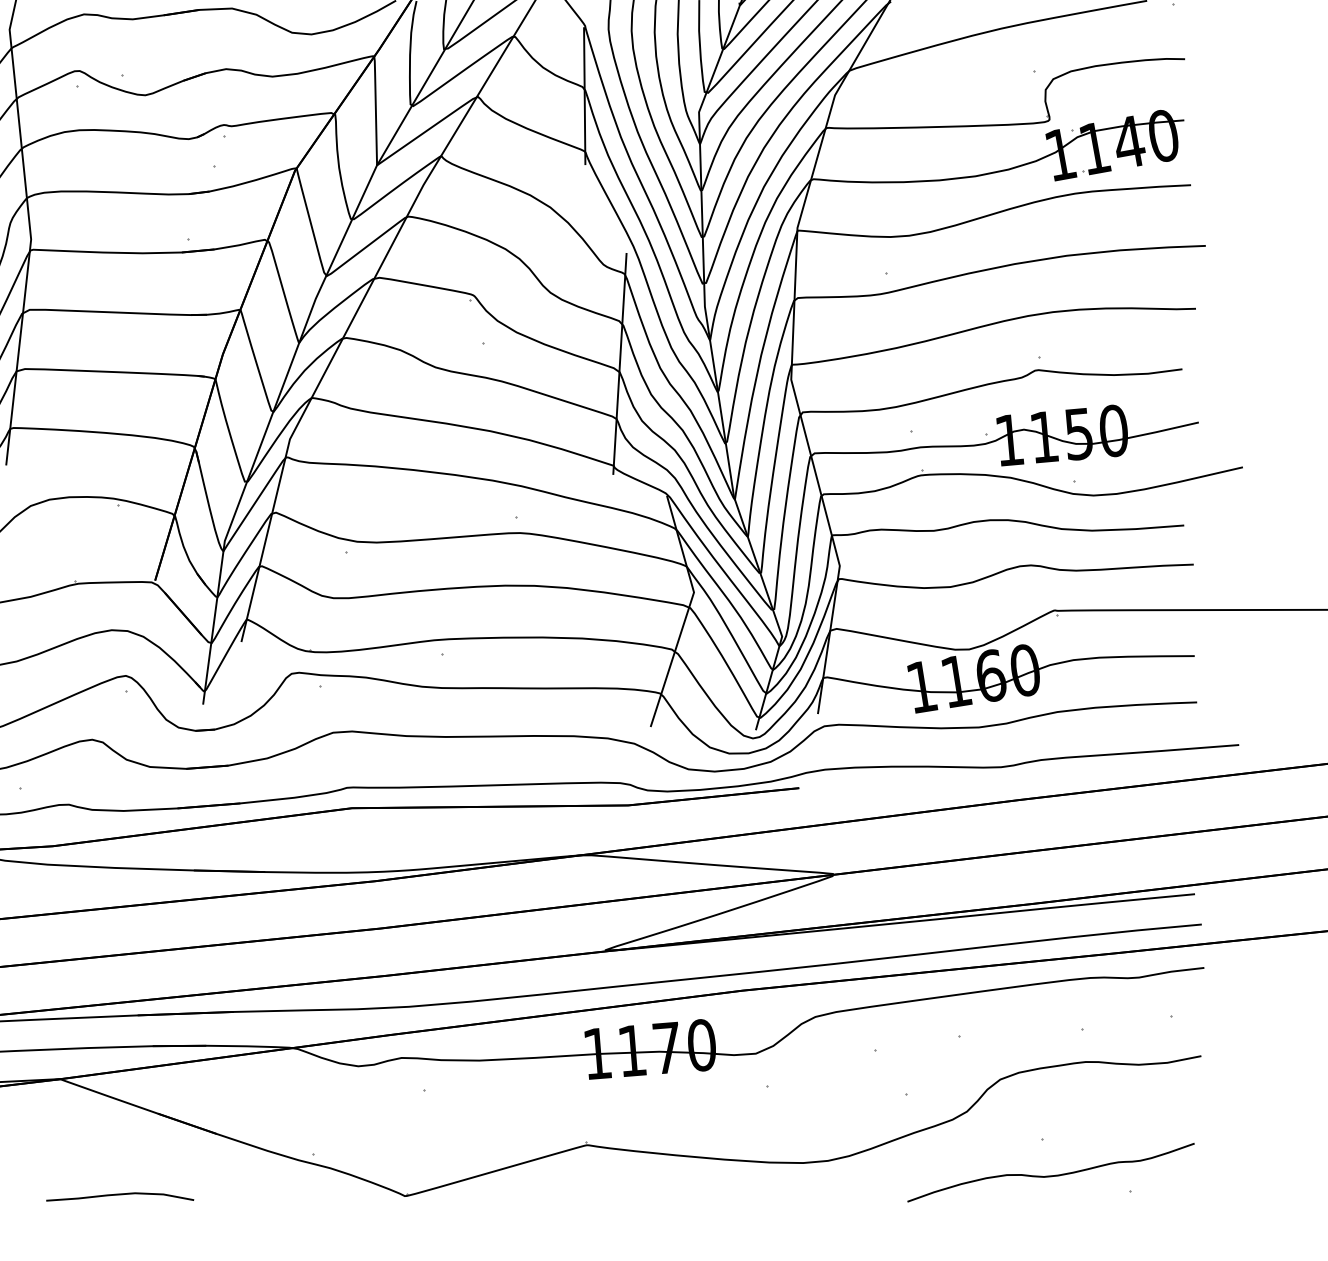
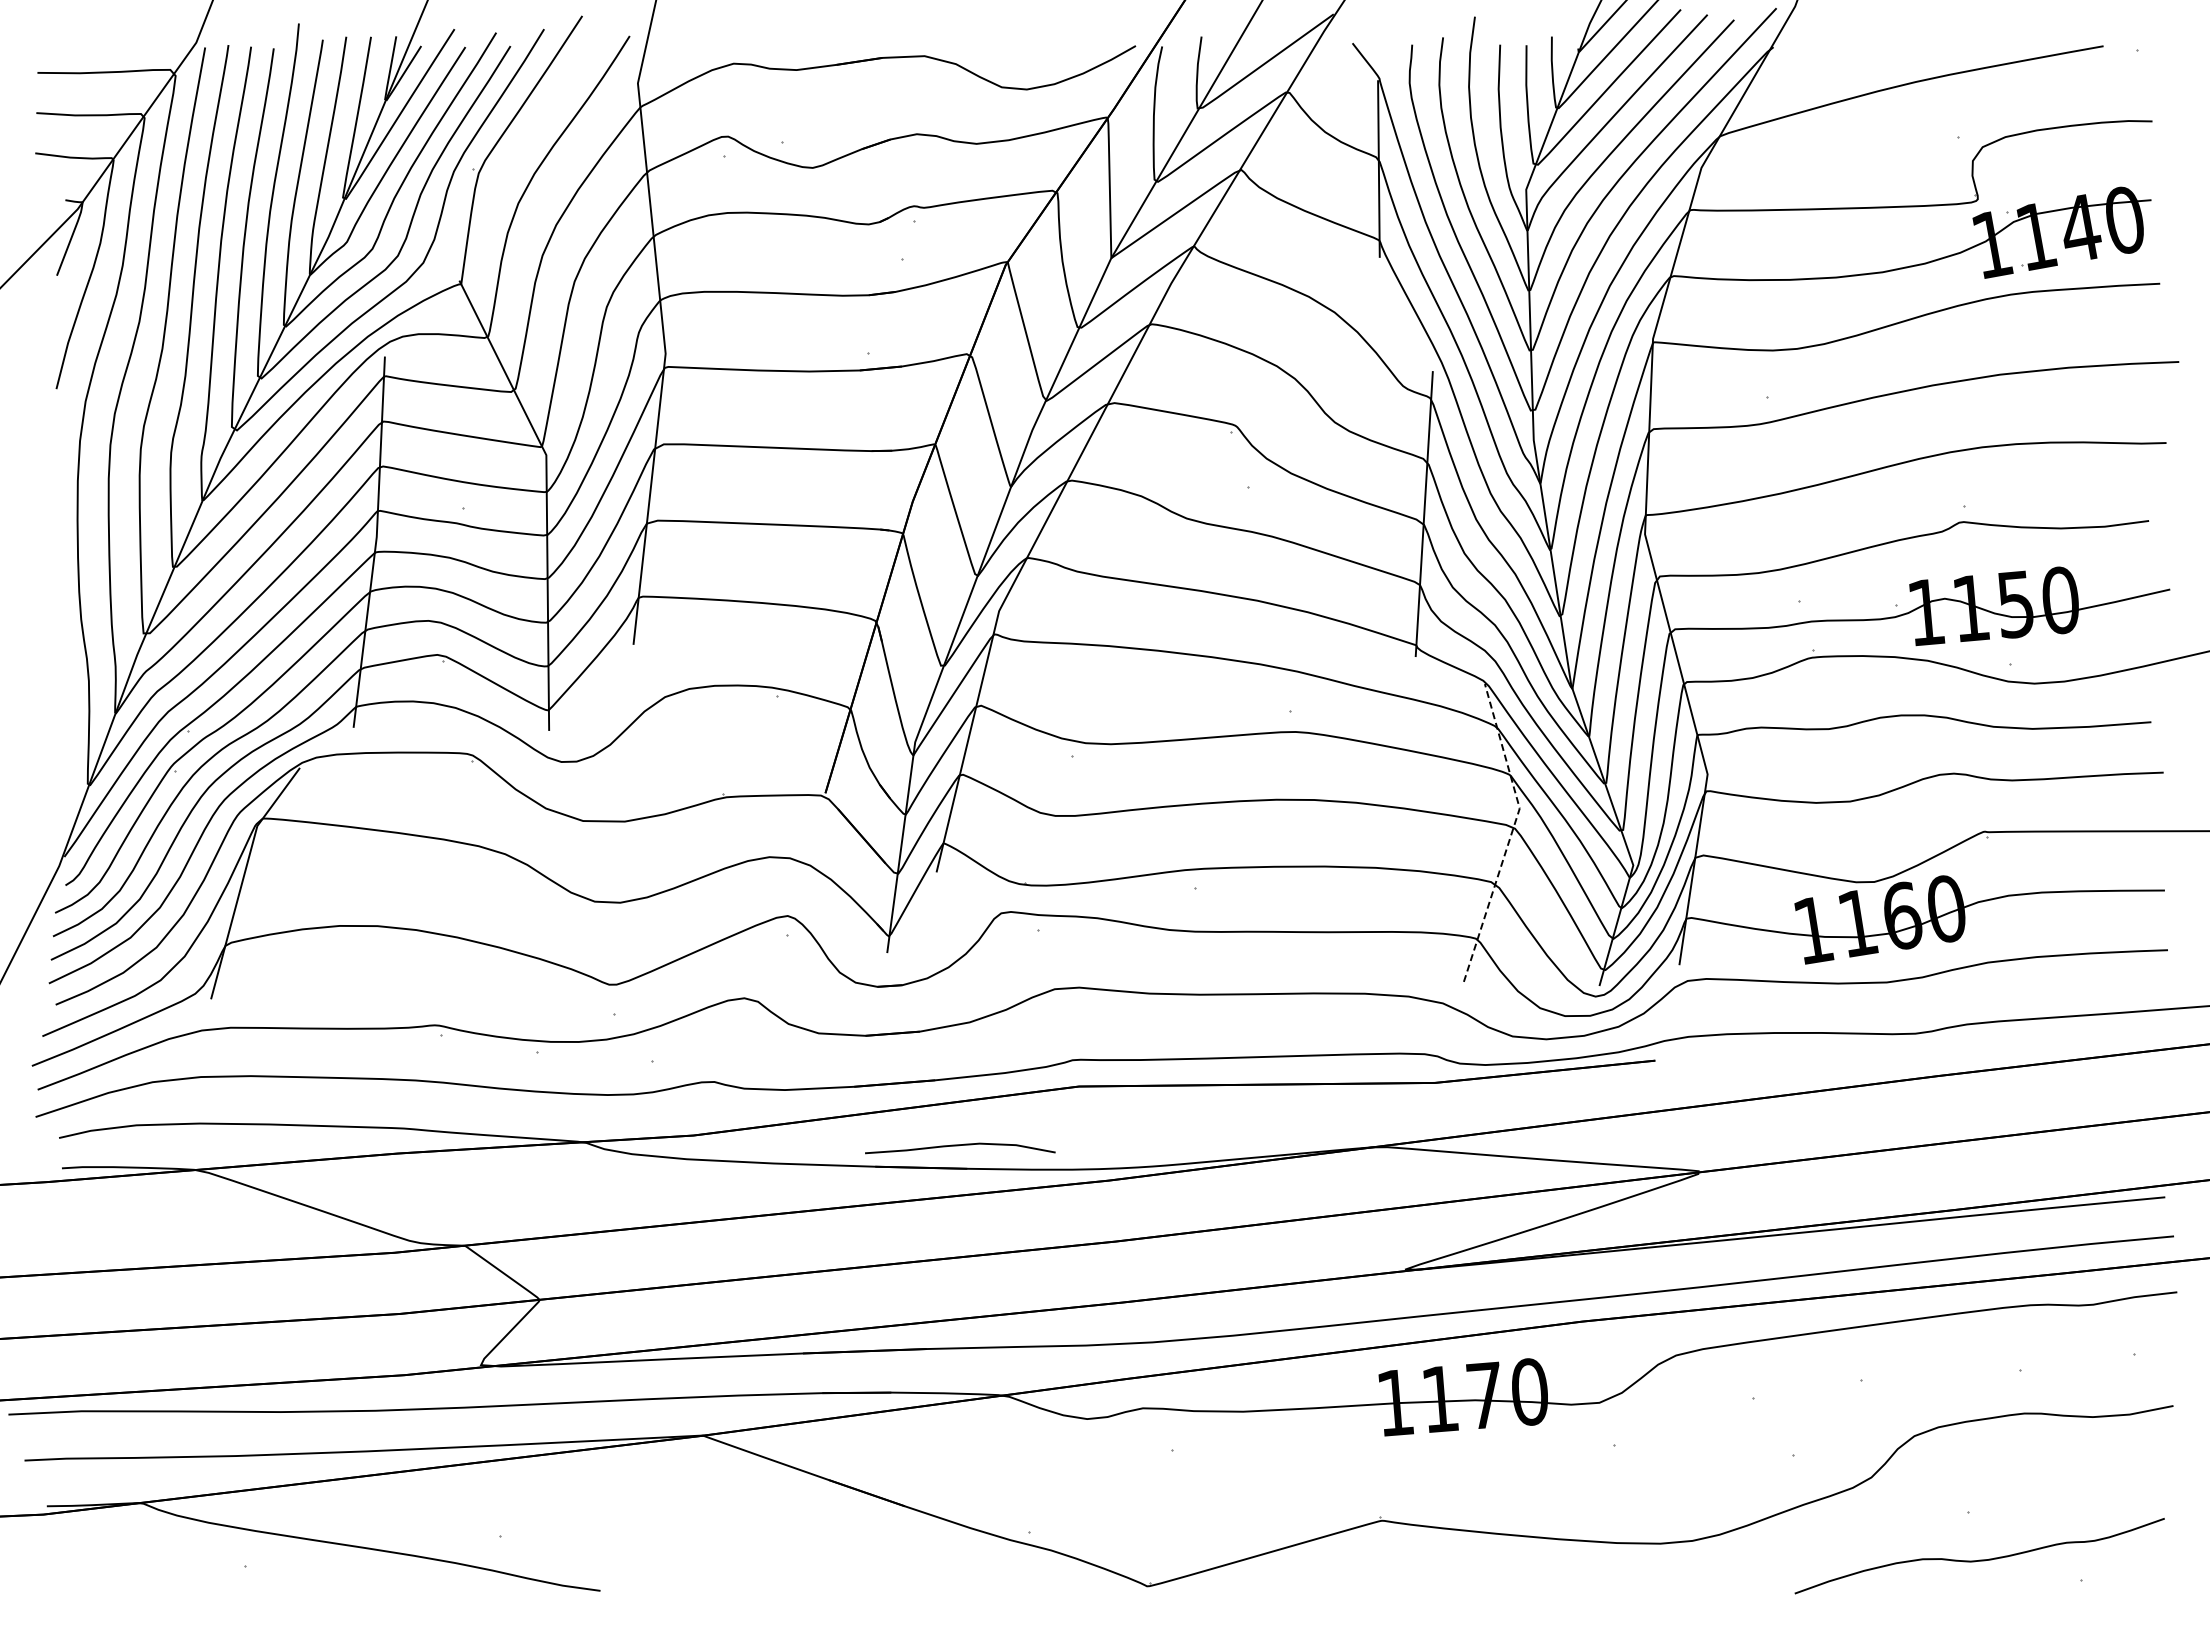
line: (687, 611) -> (1511, 833), solid -> dashed
curve: (119, 1195) -> (959, 1146), moved

